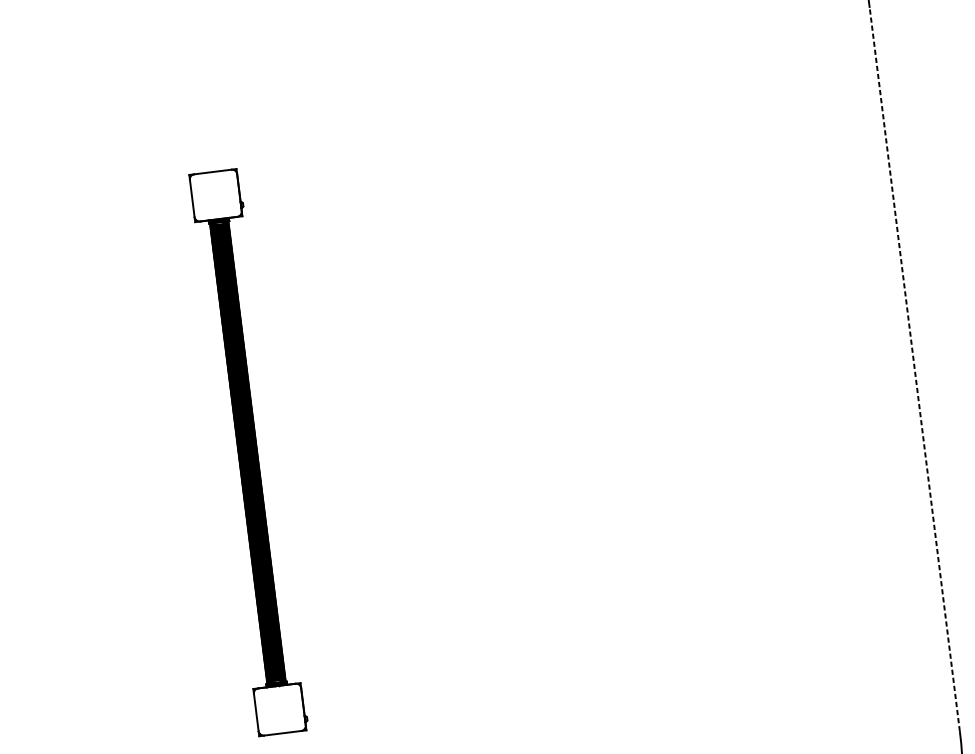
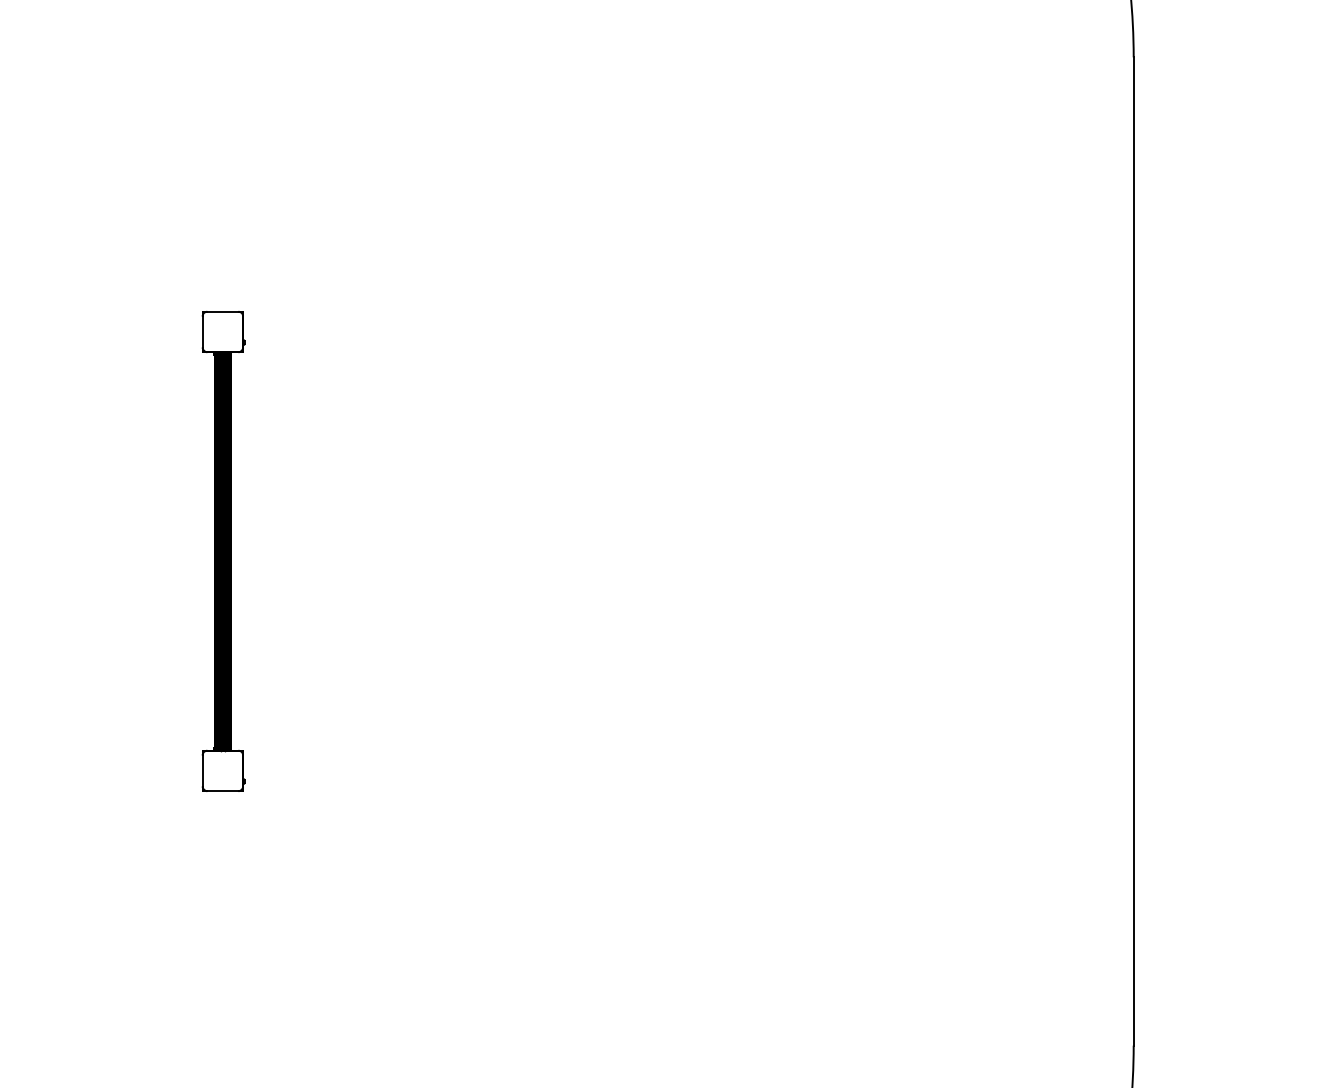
line: (914, 369) -> (1133, 551), dashed -> solid
part: (248, 452) -> (223, 551), size x0.62

